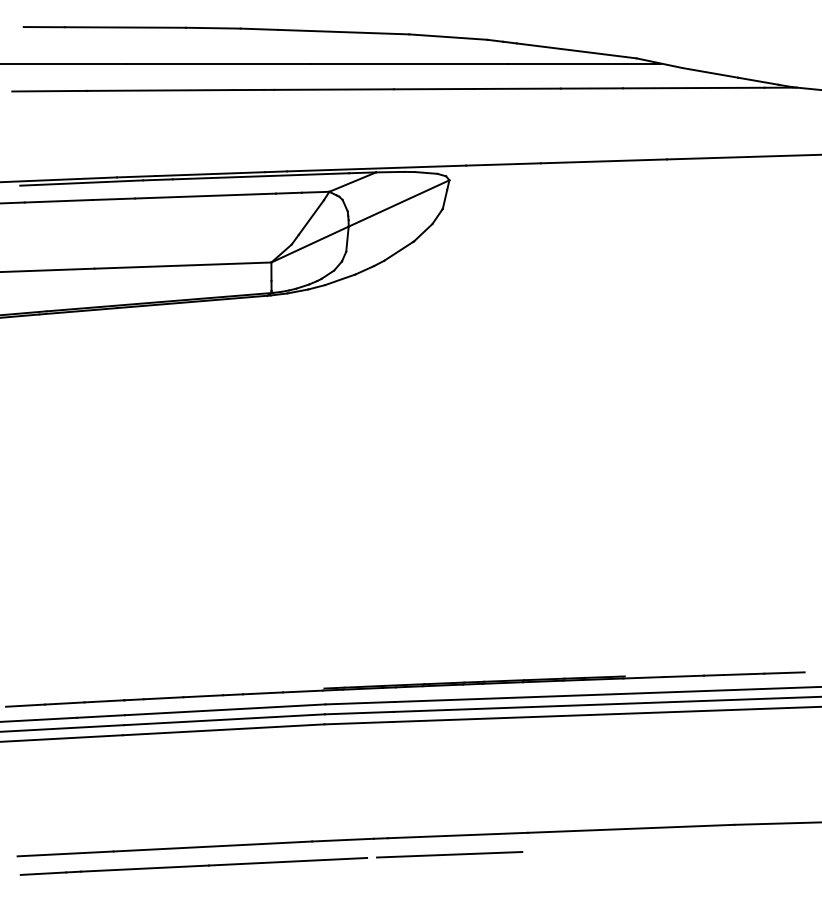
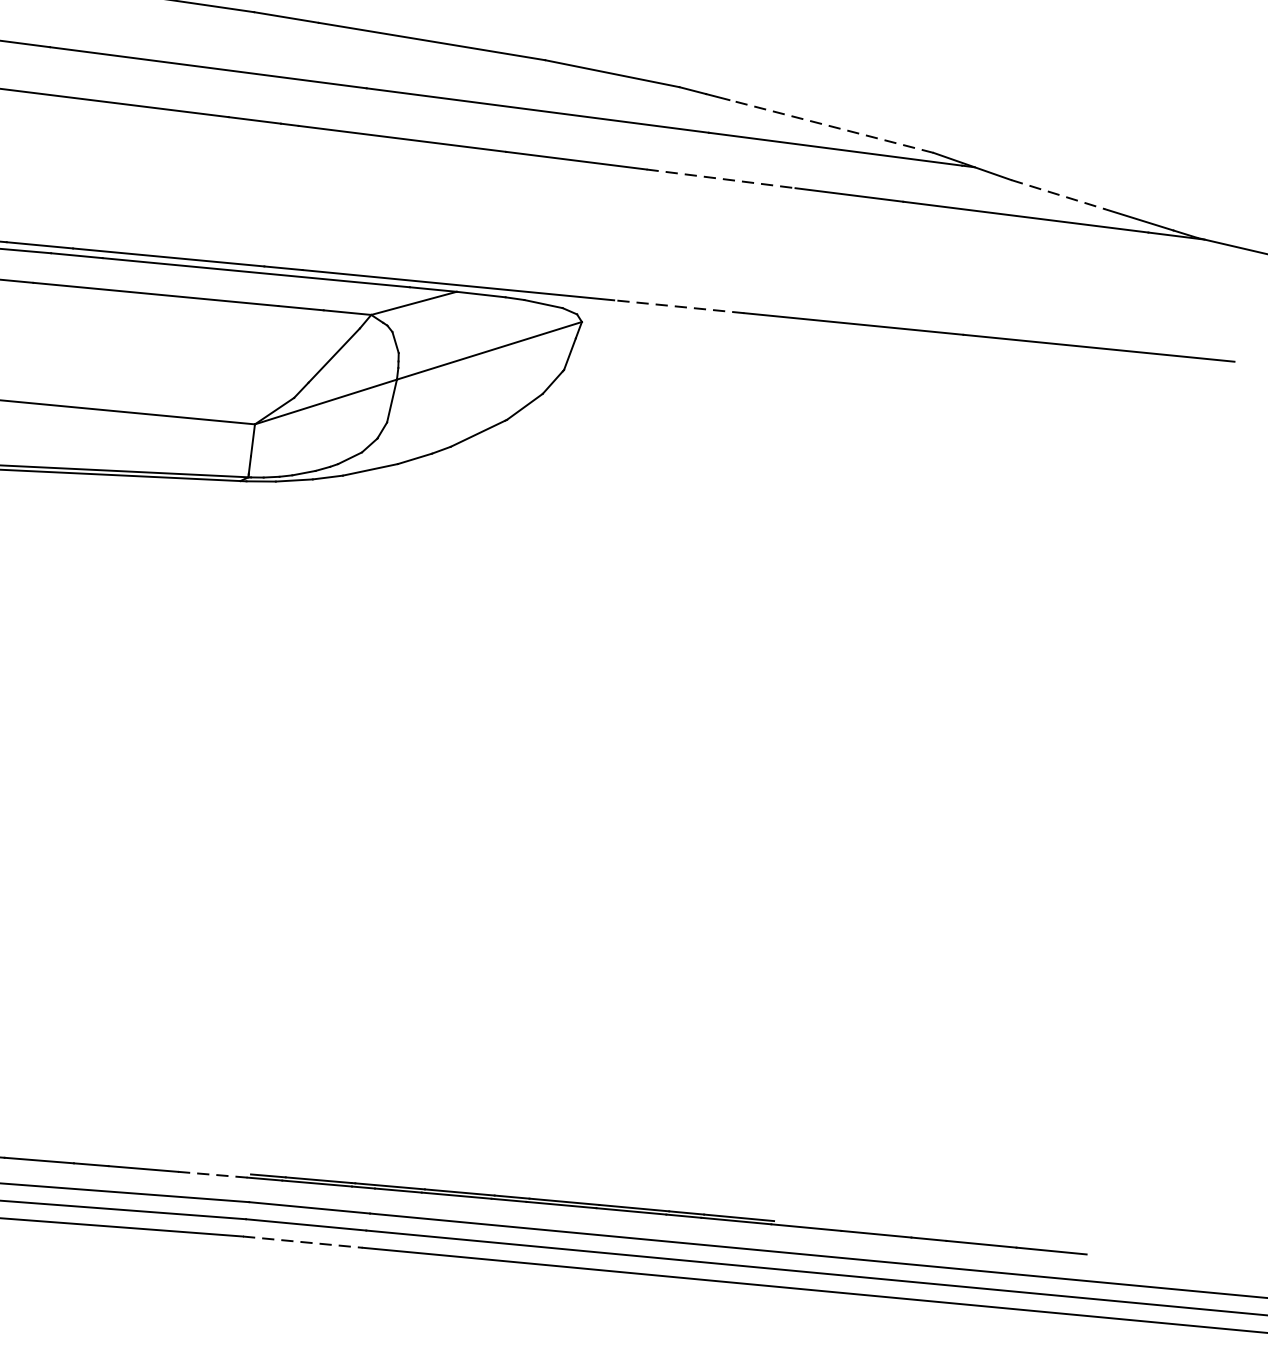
line: (576, 50) -> (831, 125), solid -> dashed
line: (710, 72) -> (1058, 193), solid -> dashed
line: (517, 88) -> (720, 178), solid -> dashed
line: (503, 164) -> (679, 306), solid -> dashed
line: (302, 691) -> (212, 1174), solid -> dashed
line: (359, 723) -> (303, 1242), solid -> dashed

